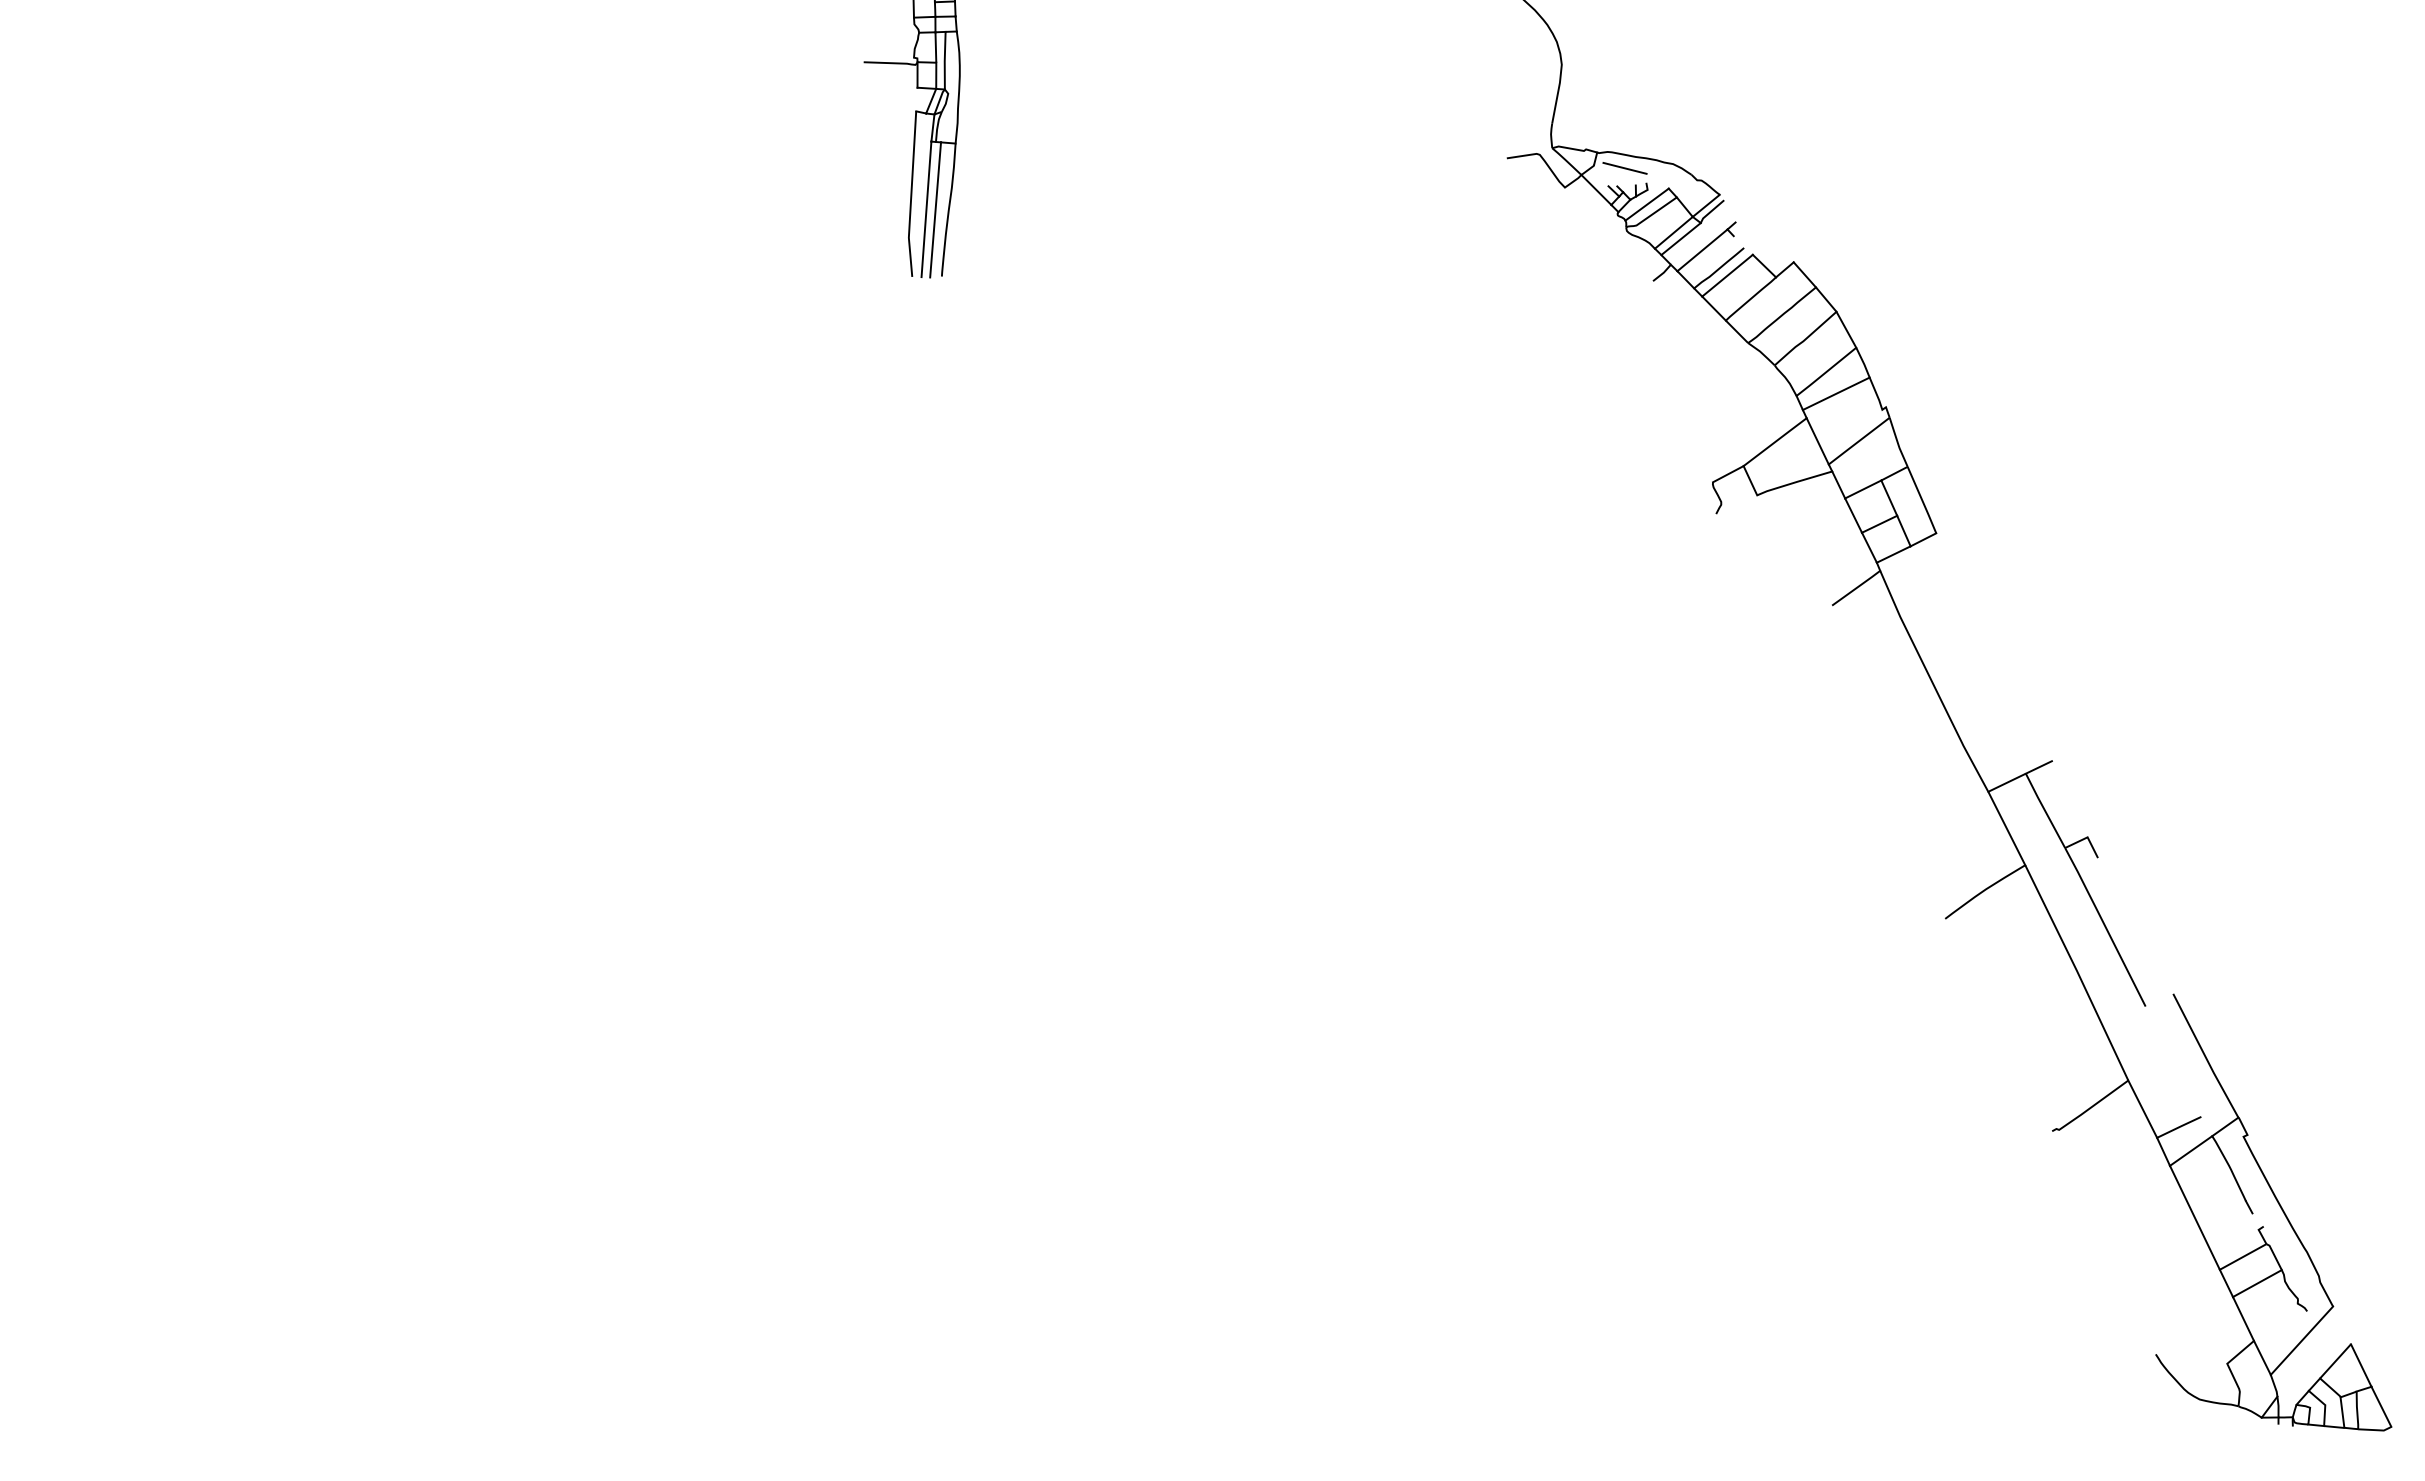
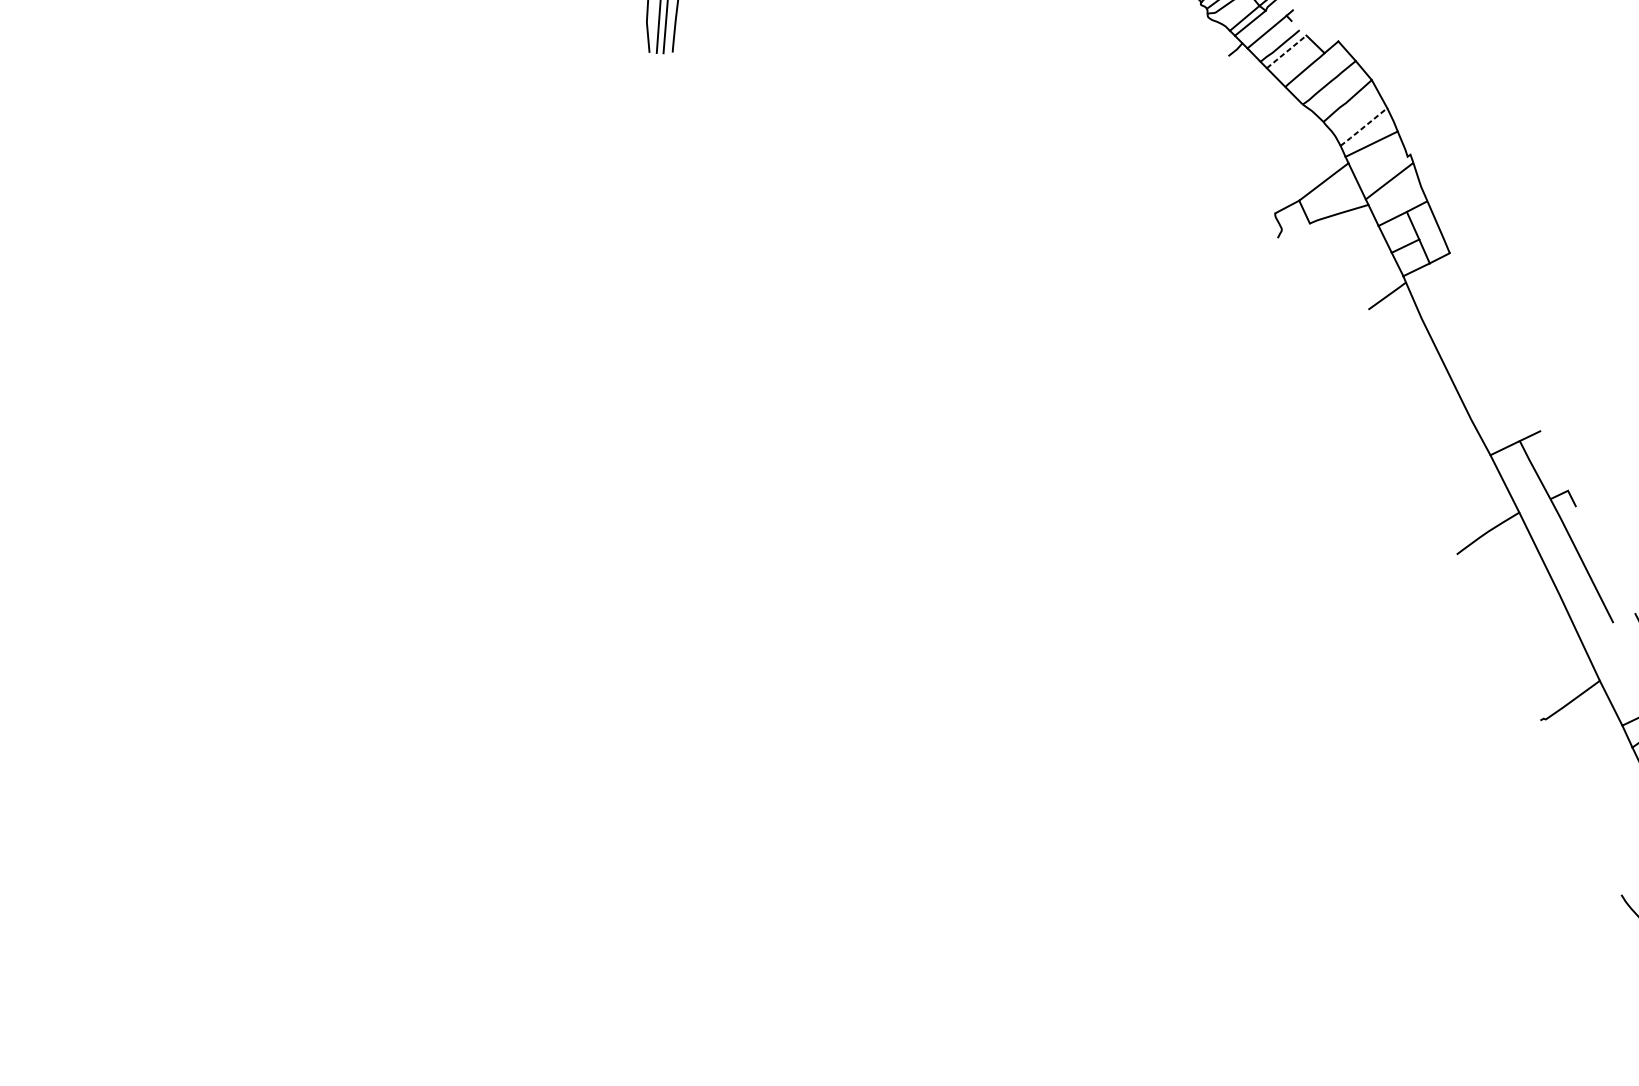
line: (1727, 275) -> (1286, 51), solid -> dashed
line: (1825, 372) -> (1363, 127), solid -> dashed

